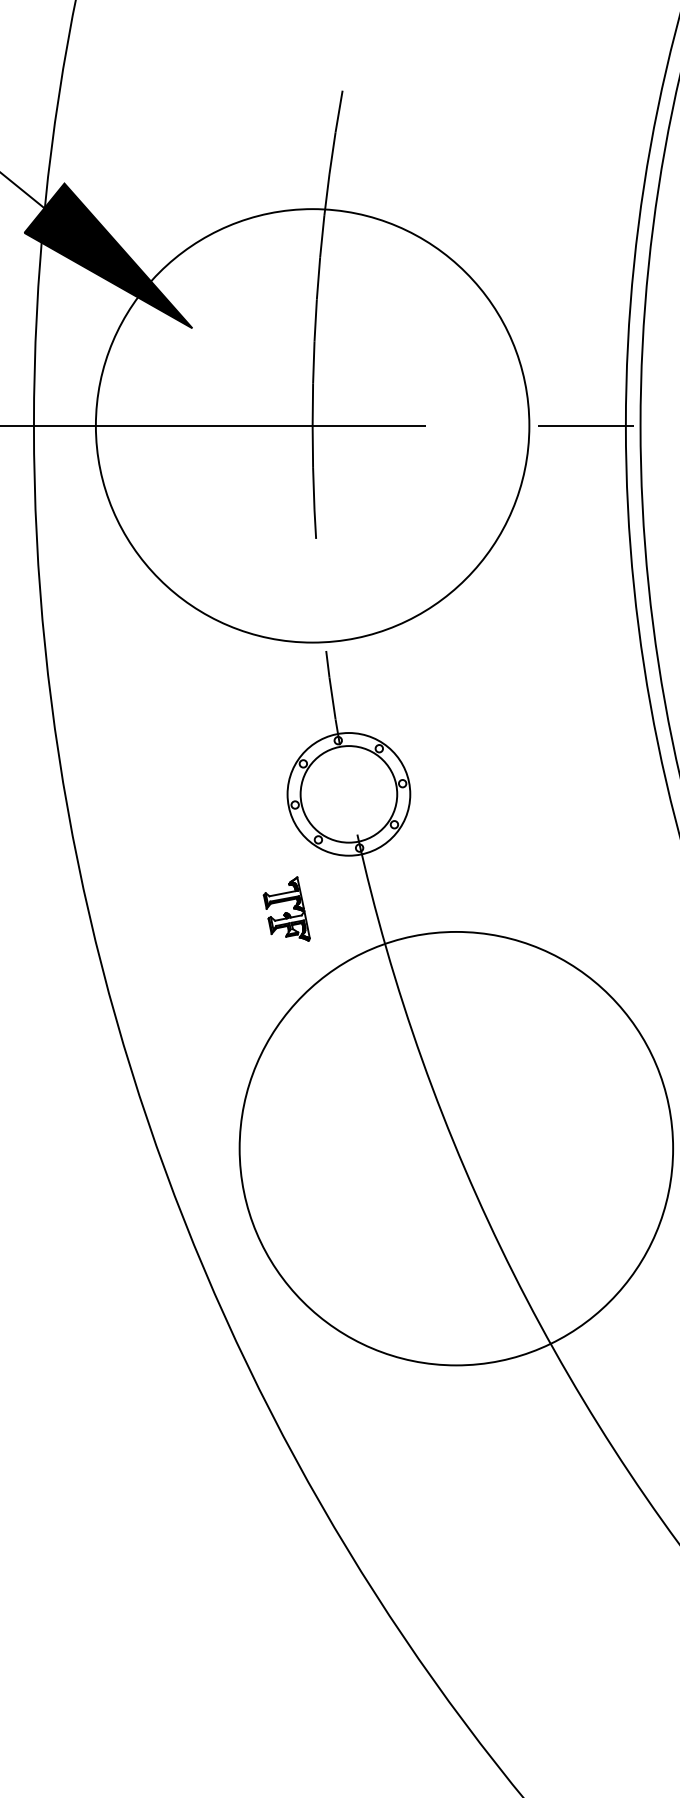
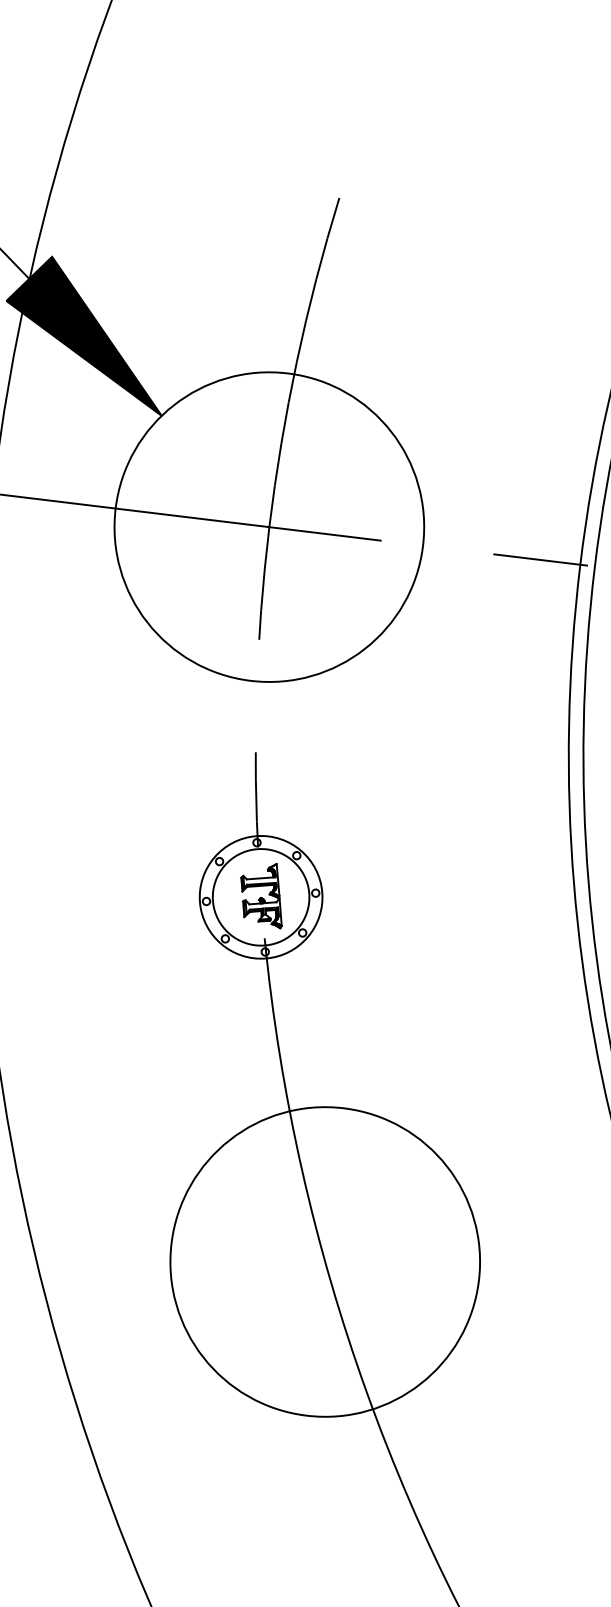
circle: (312, 425) -> (269, 526), size x0.71
part: (286, 908) -> (262, 893), moved
circle: (456, 1148) -> (325, 1261), size x0.71

